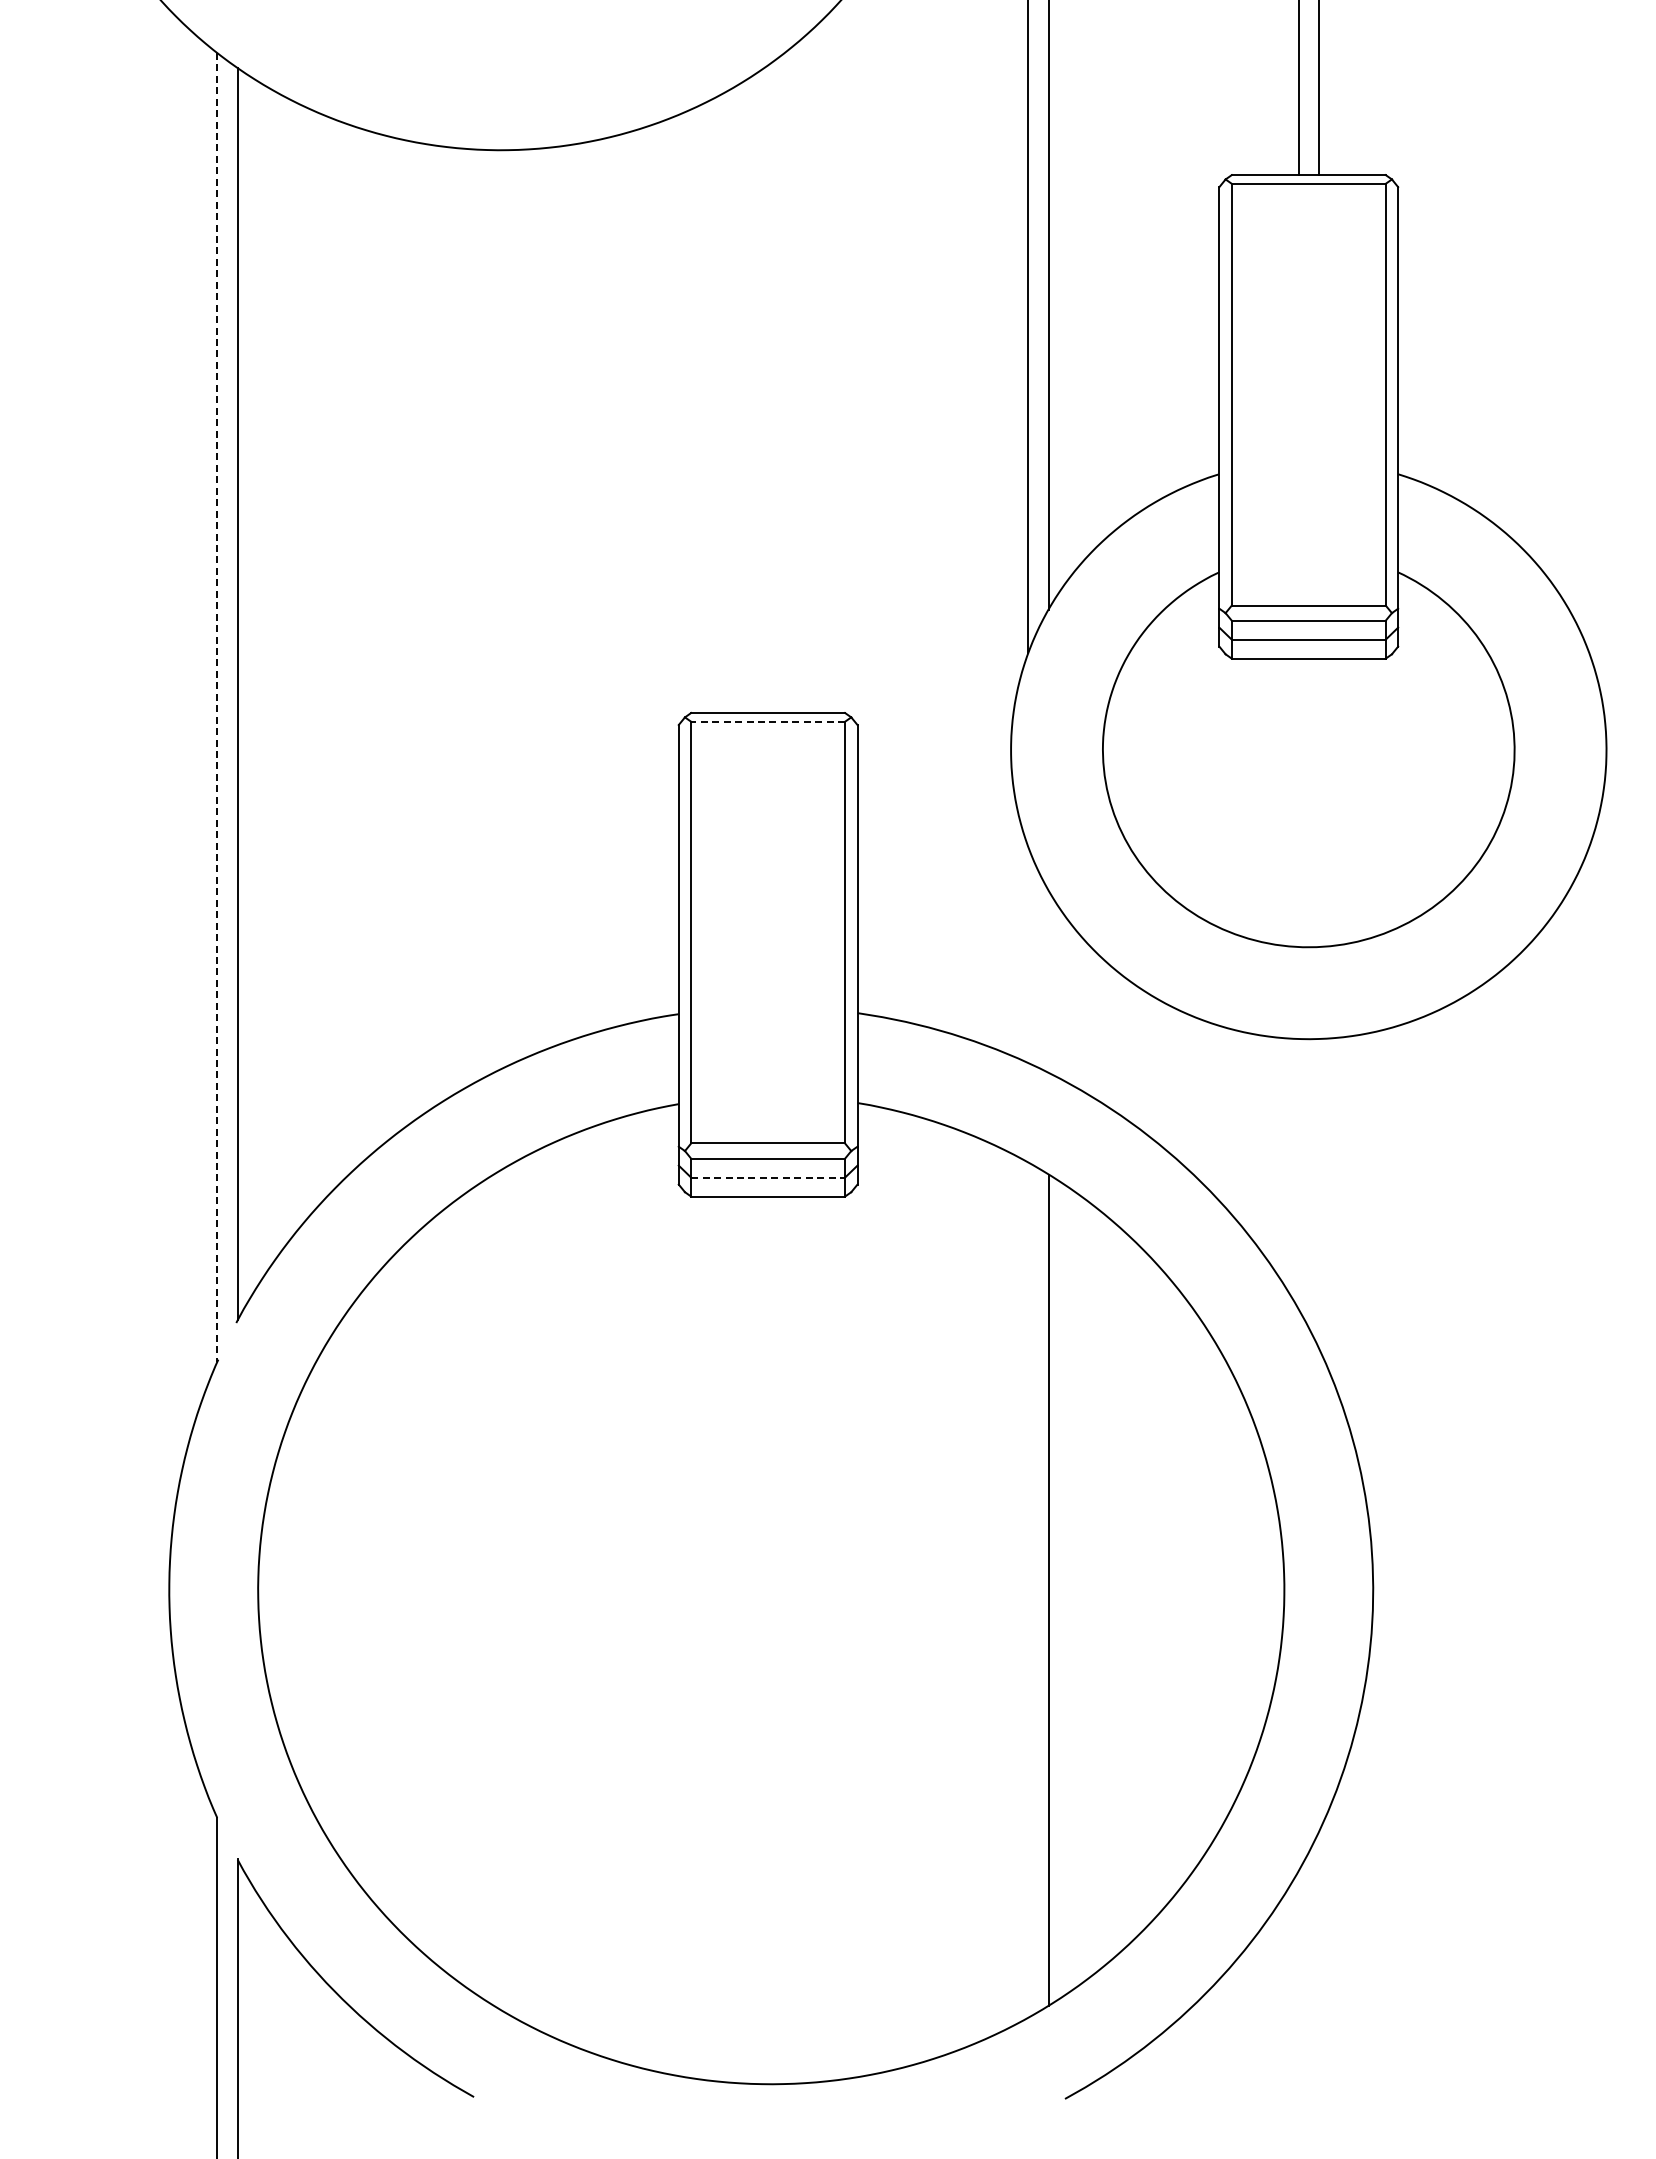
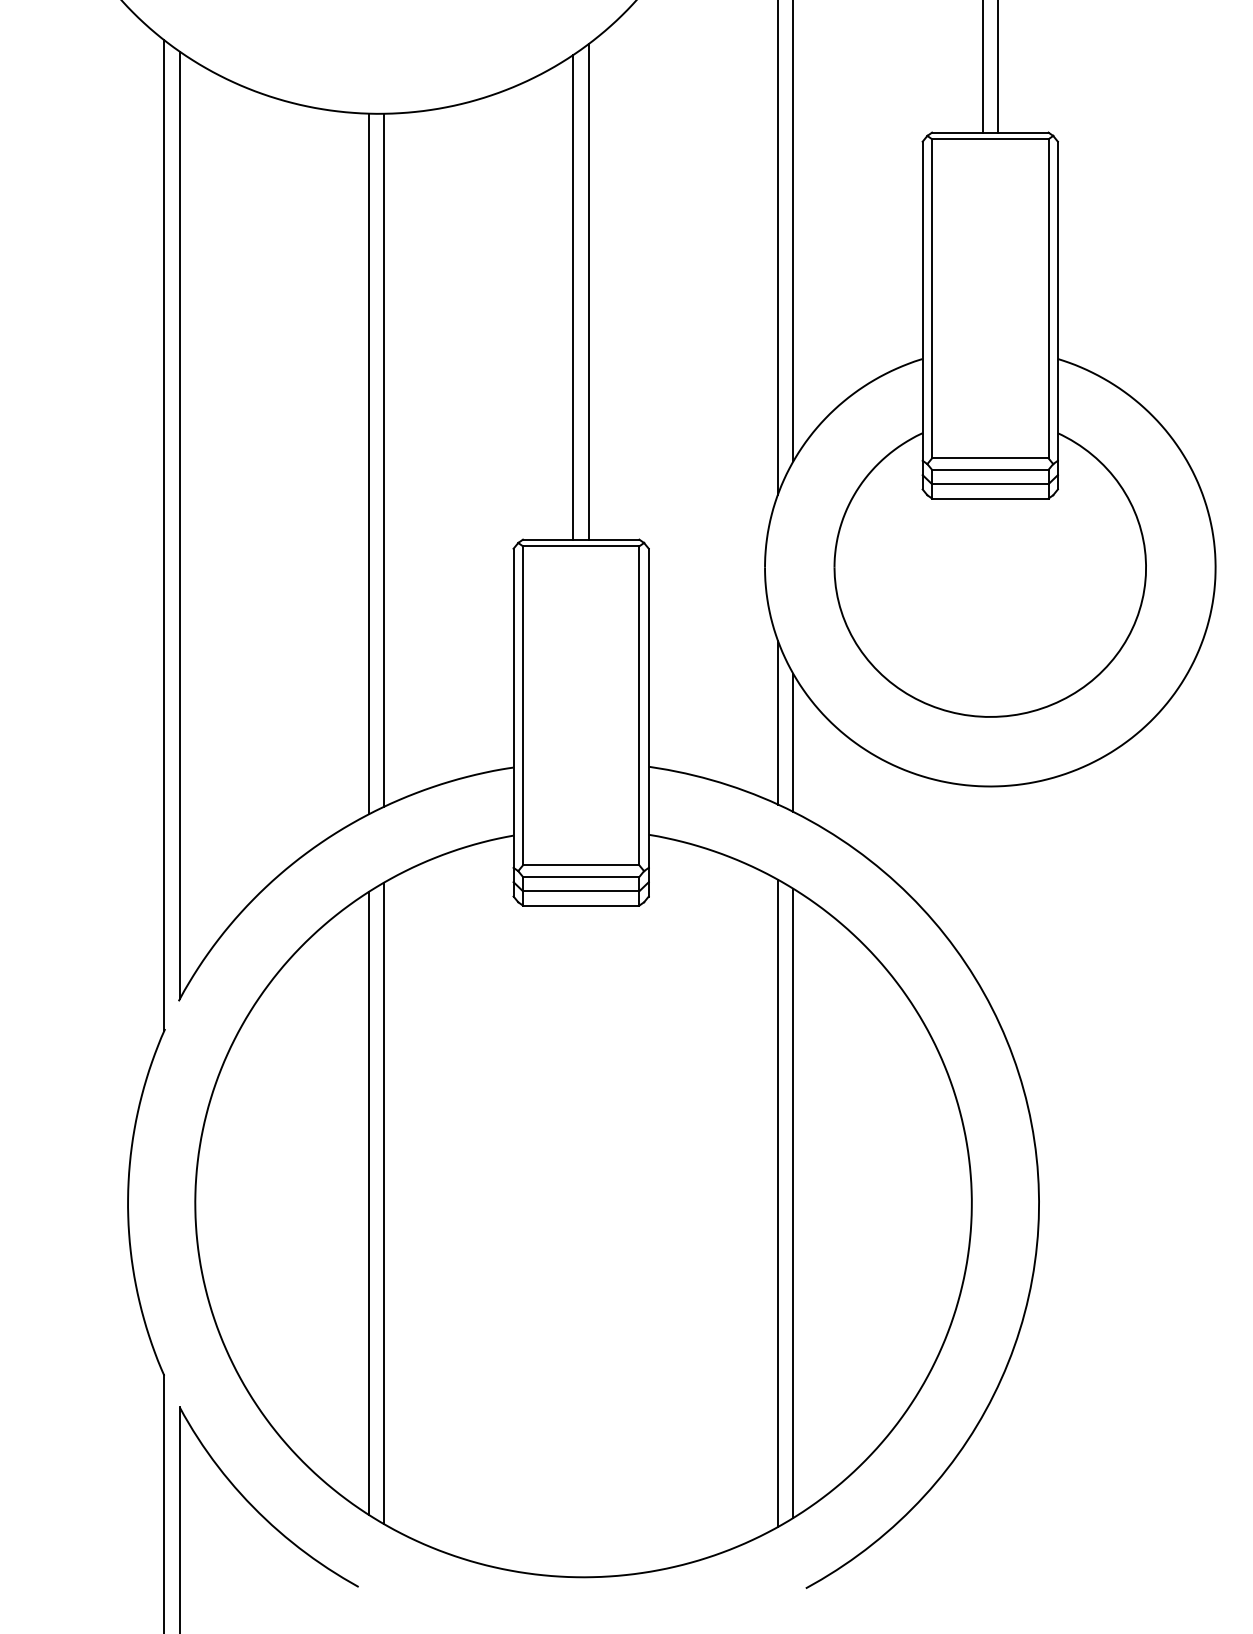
line: (778, 384) -> (589, 291), added
line: (757, 392) -> (573, 297), added
line: (508, 607) -> (384, 459), added
line: (487, 612) -> (368, 463), added
line: (217, 707) -> (164, 535), dashed -> solid
line: (768, 721) -> (581, 546), dashed -> solid
line: (1028, 954) -> (778, 722), added
line: (1048, 981) -> (793, 742), added
line: (768, 1177) -> (581, 891), dashed -> solid
line: (487, 1589) -> (368, 1202), added
line: (1028, 1589) -> (778, 1202), added
line: (508, 1590) -> (384, 1203), added

